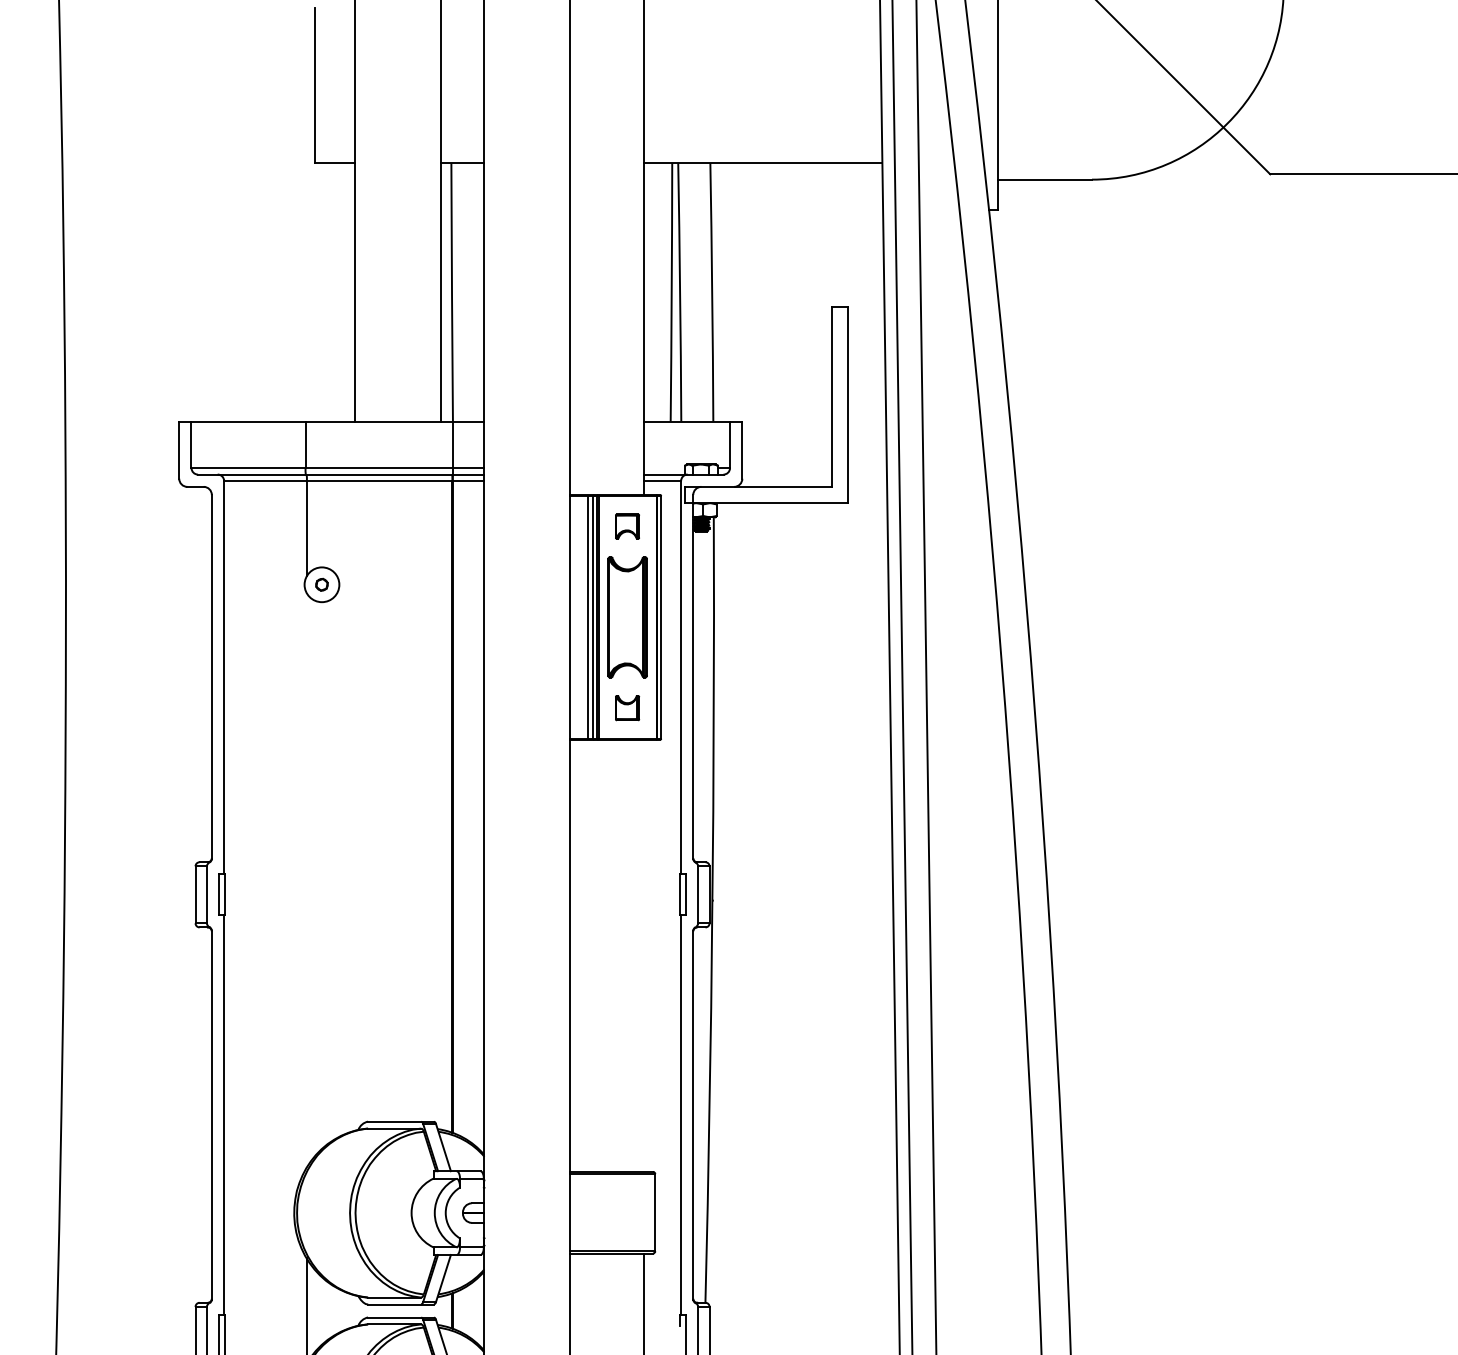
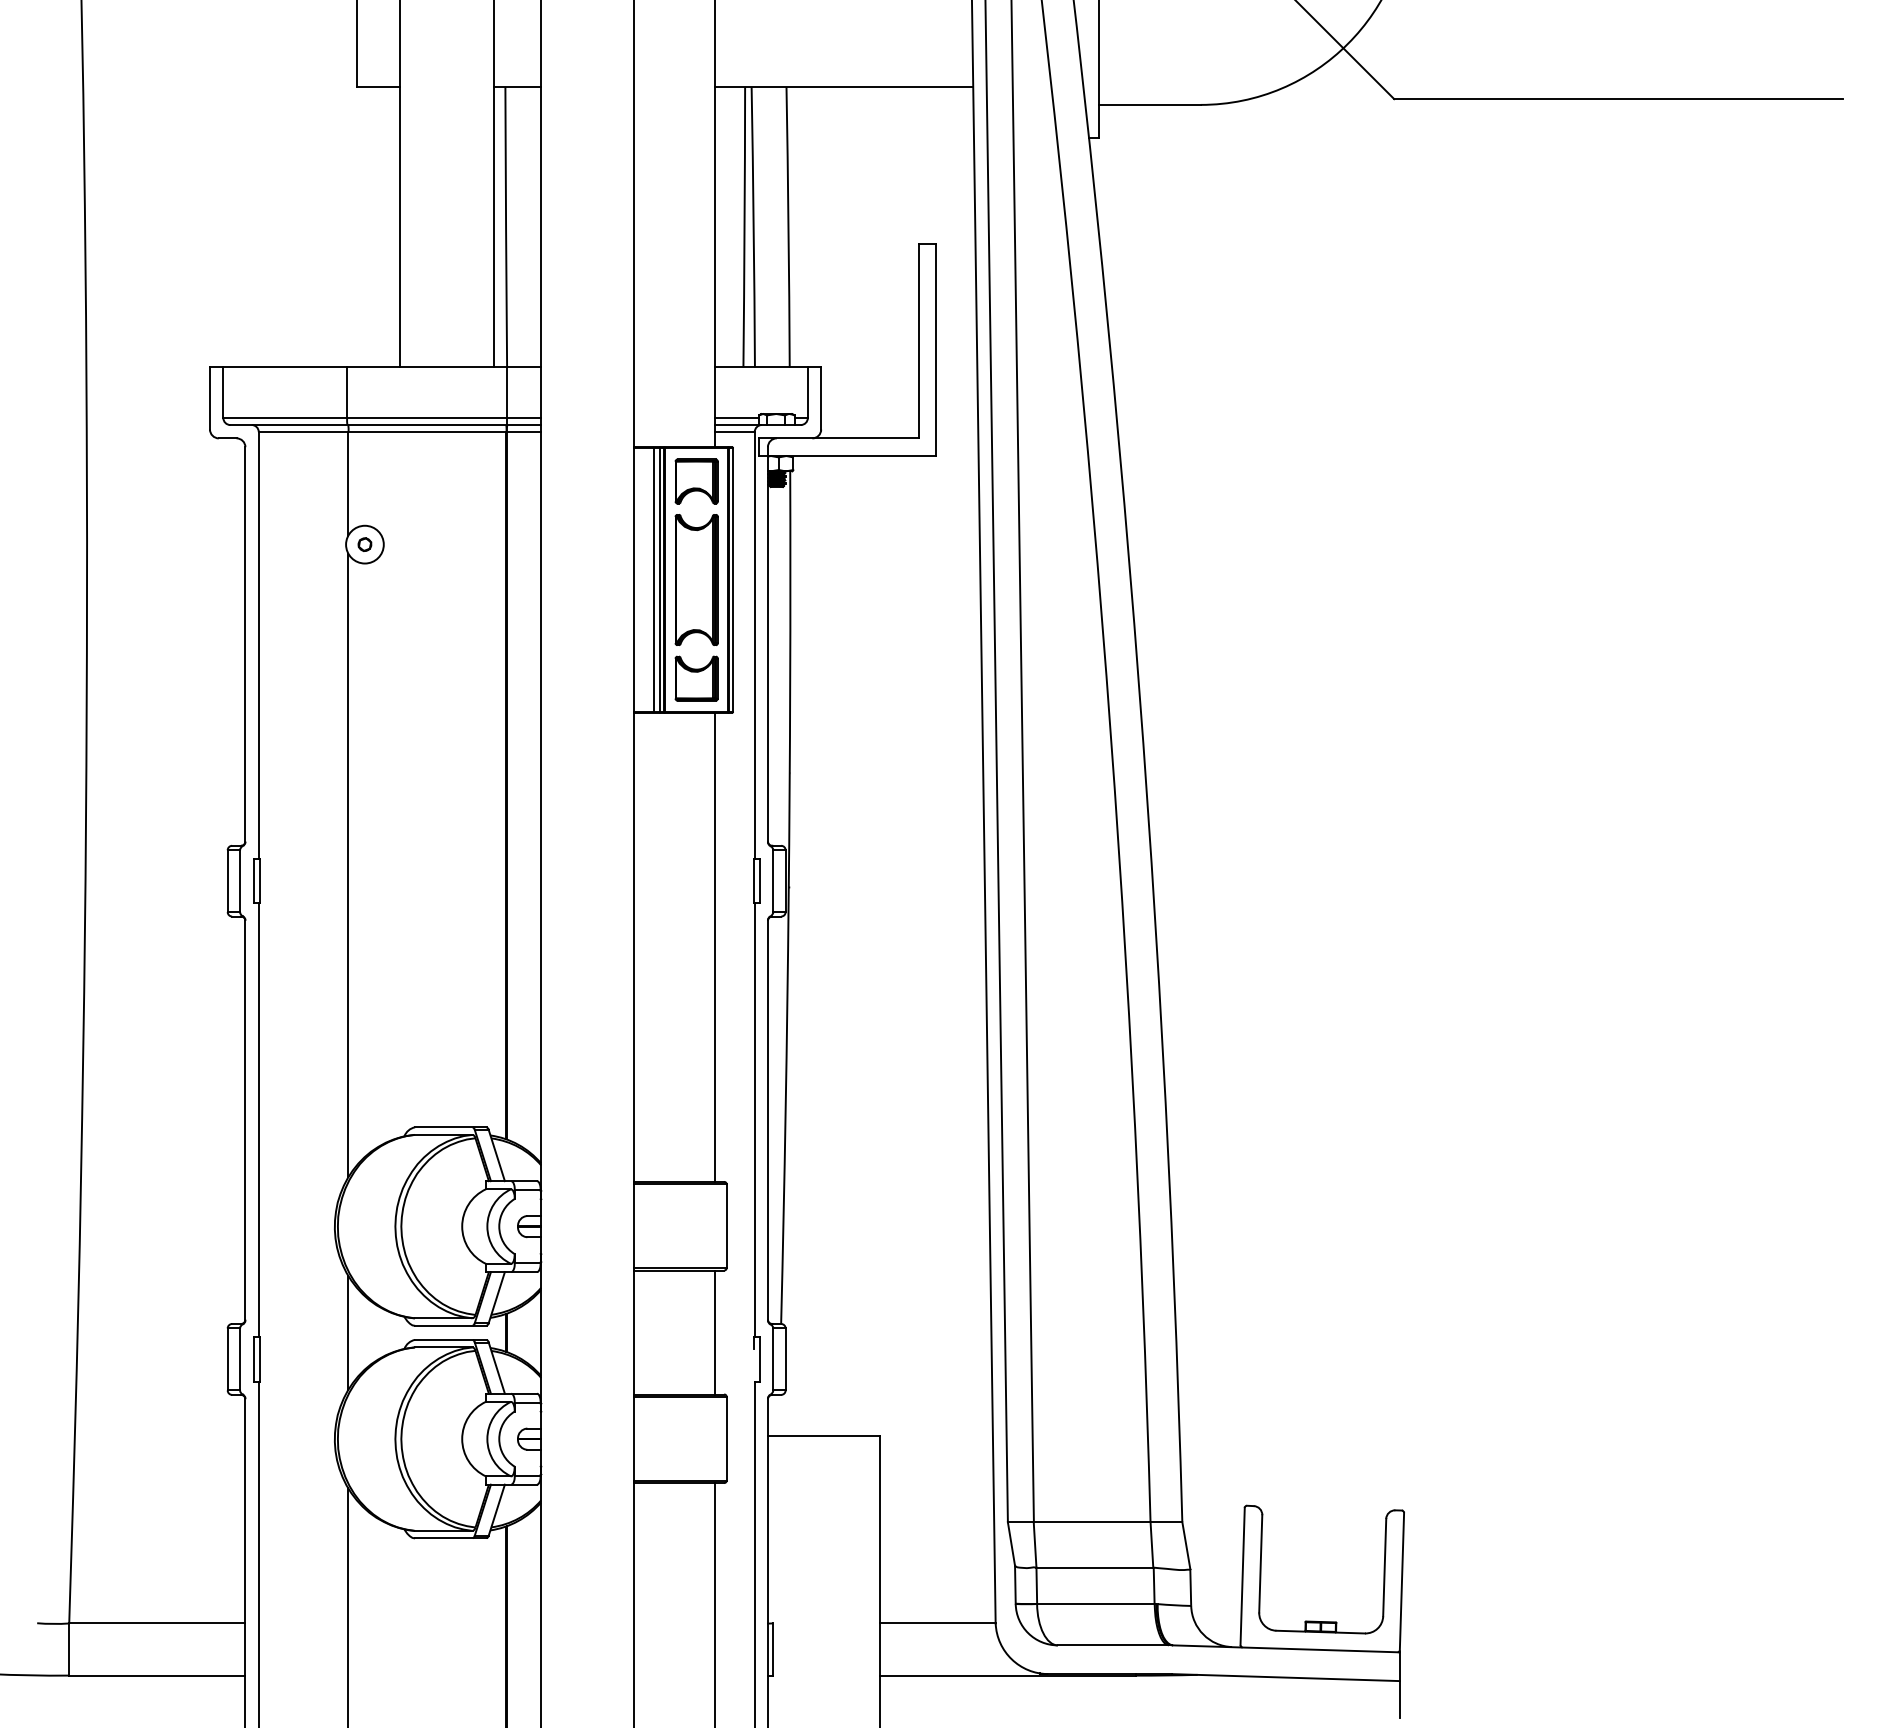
line: (664, 467) -> (736, 417), added
part: (627, 526) -> (696, 481), size x1.67
part: (627, 708) -> (696, 678), size x1.67
line: (306, 880) -> (348, 865), added
line: (644, 955) -> (714, 946), added

